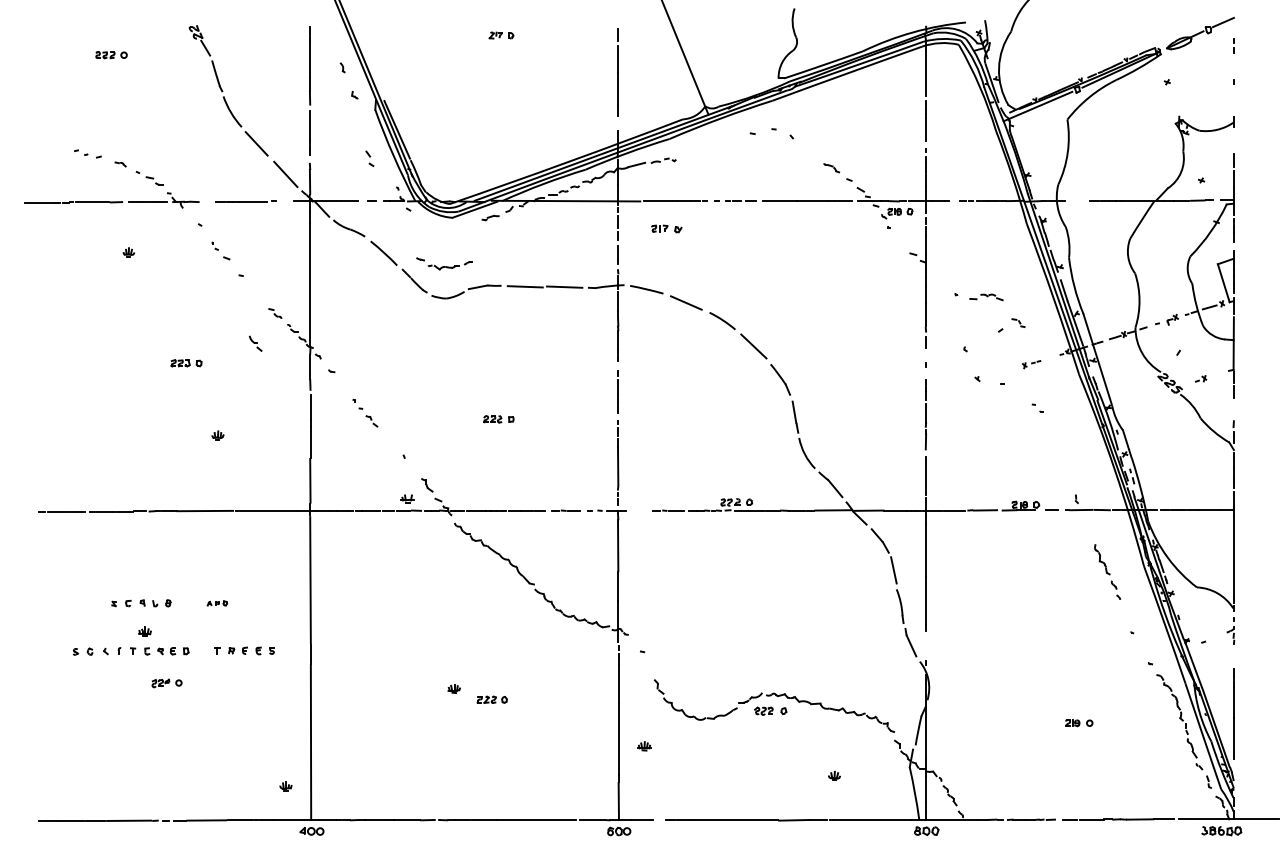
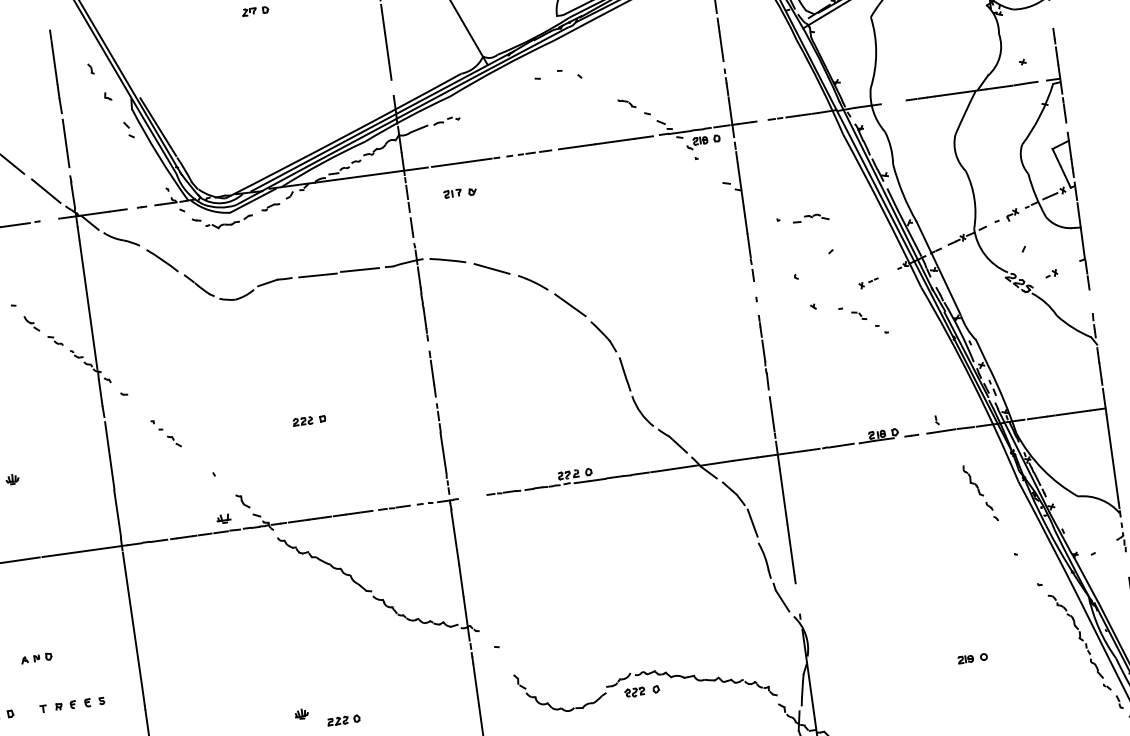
part: (369, 158) -> (128, 129), moved
part: (444, 263) -> (222, 221), moved
part: (1018, 322) -> (859, 315), moved
part: (255, 343) -> (31, 323), moved
part: (217, 603) -> (36, 658), size x1.43

